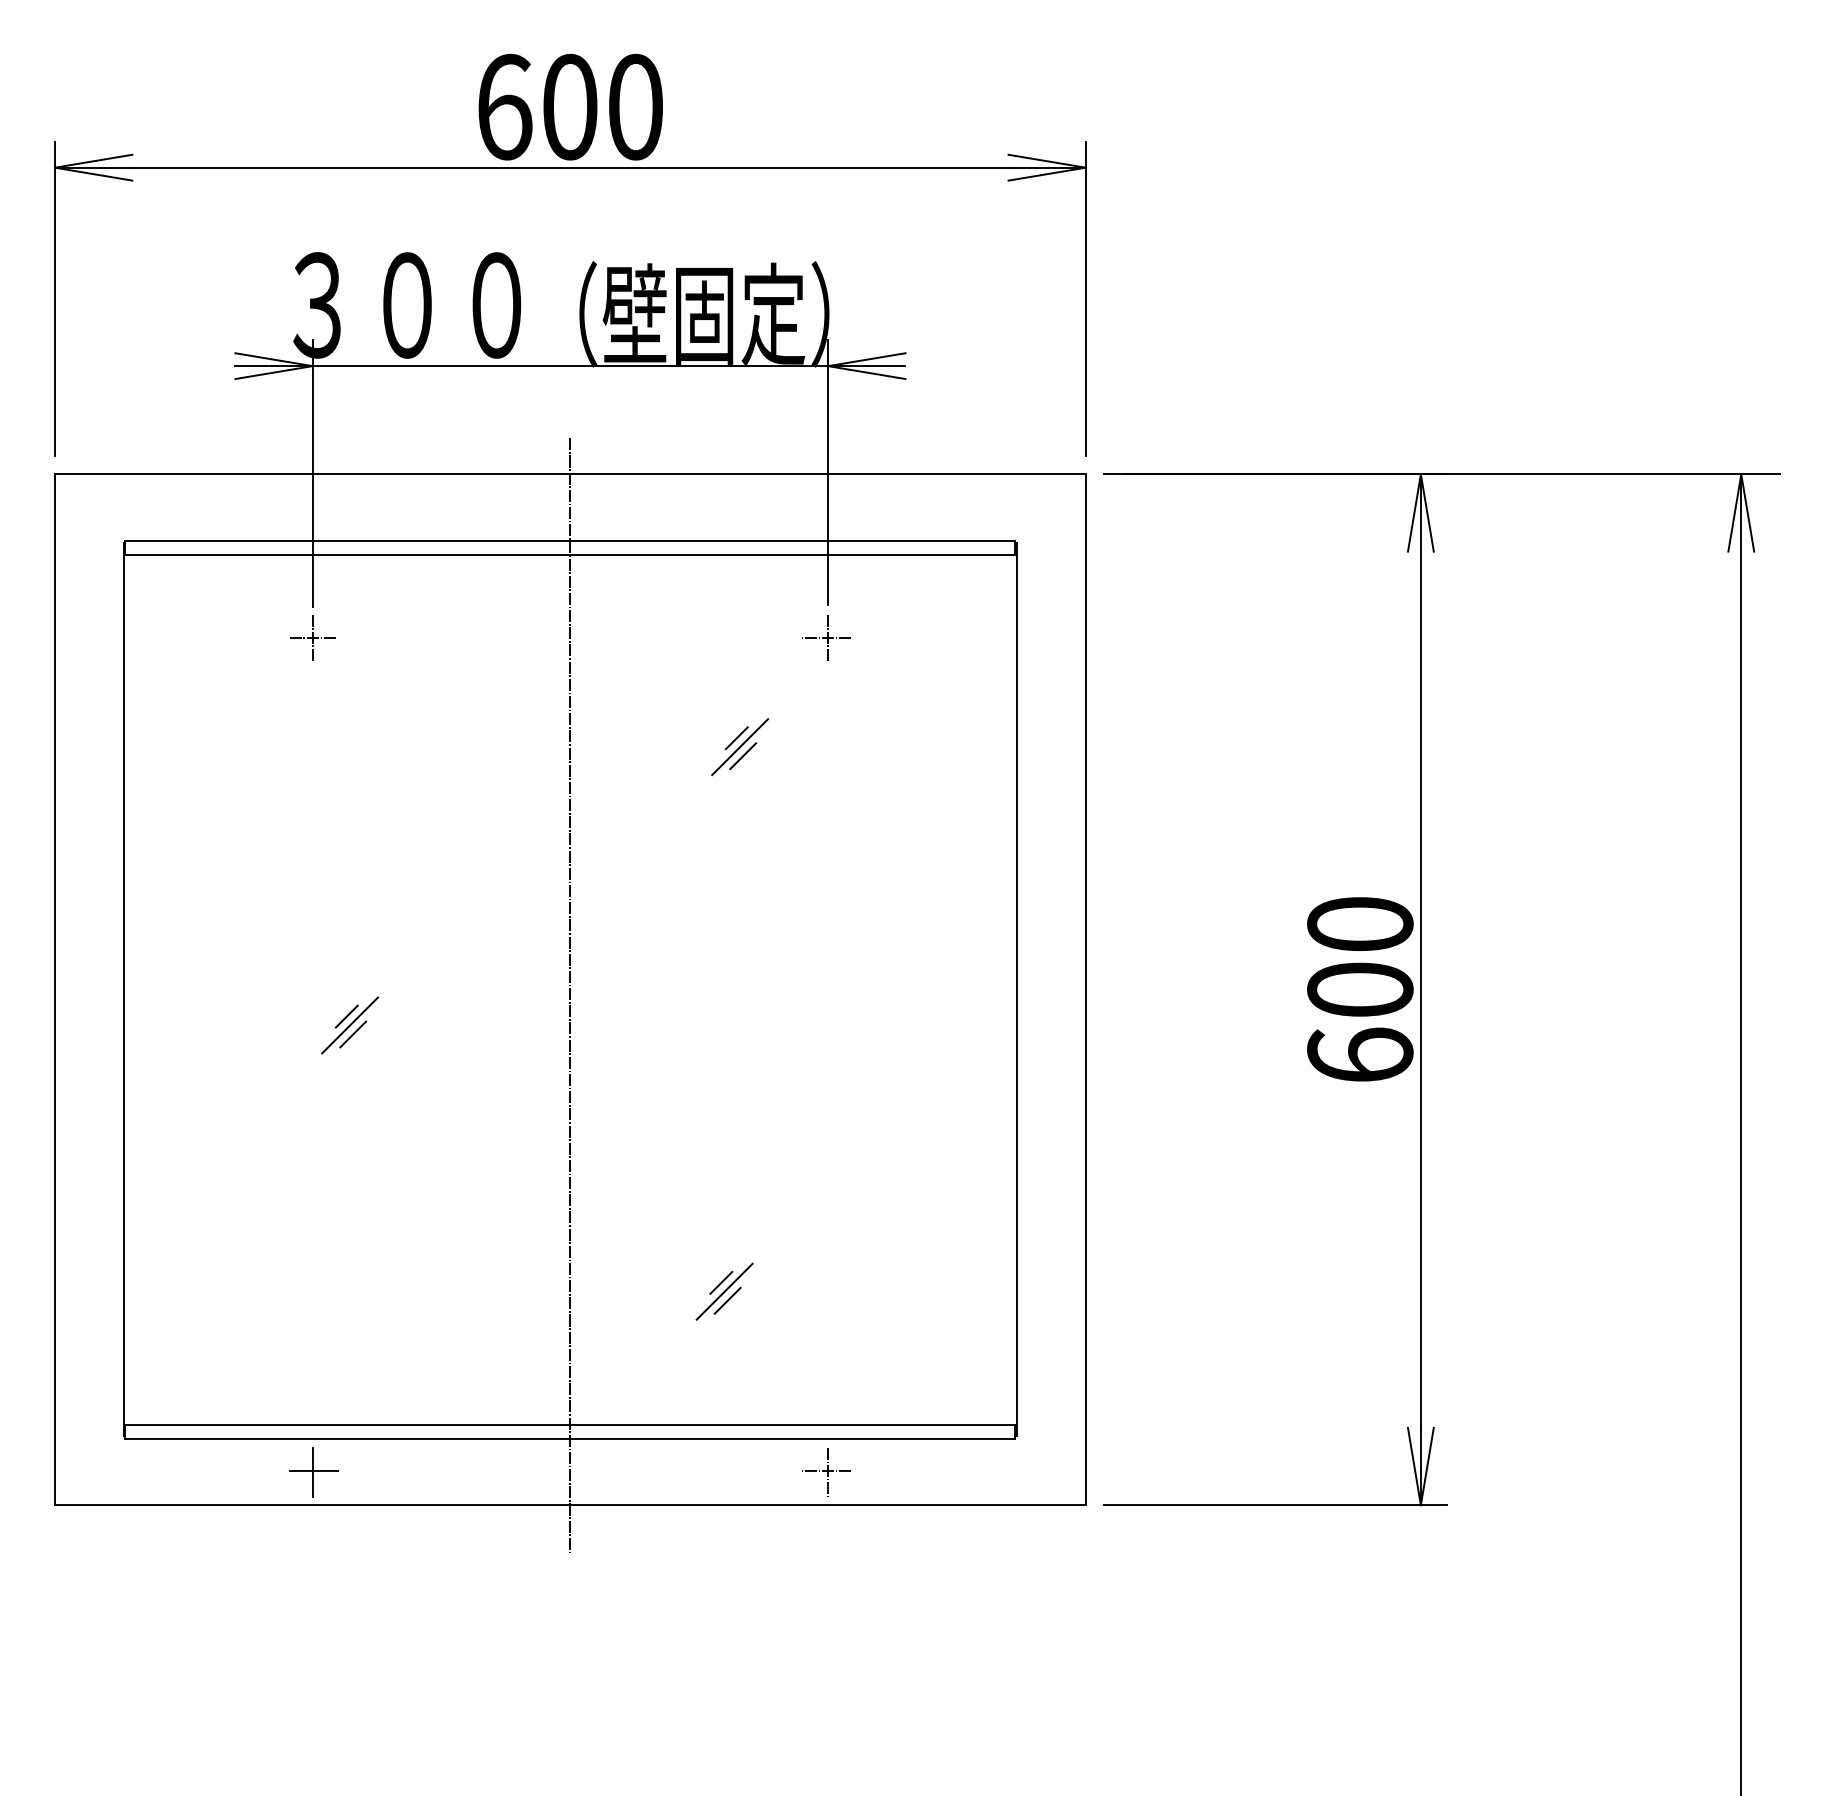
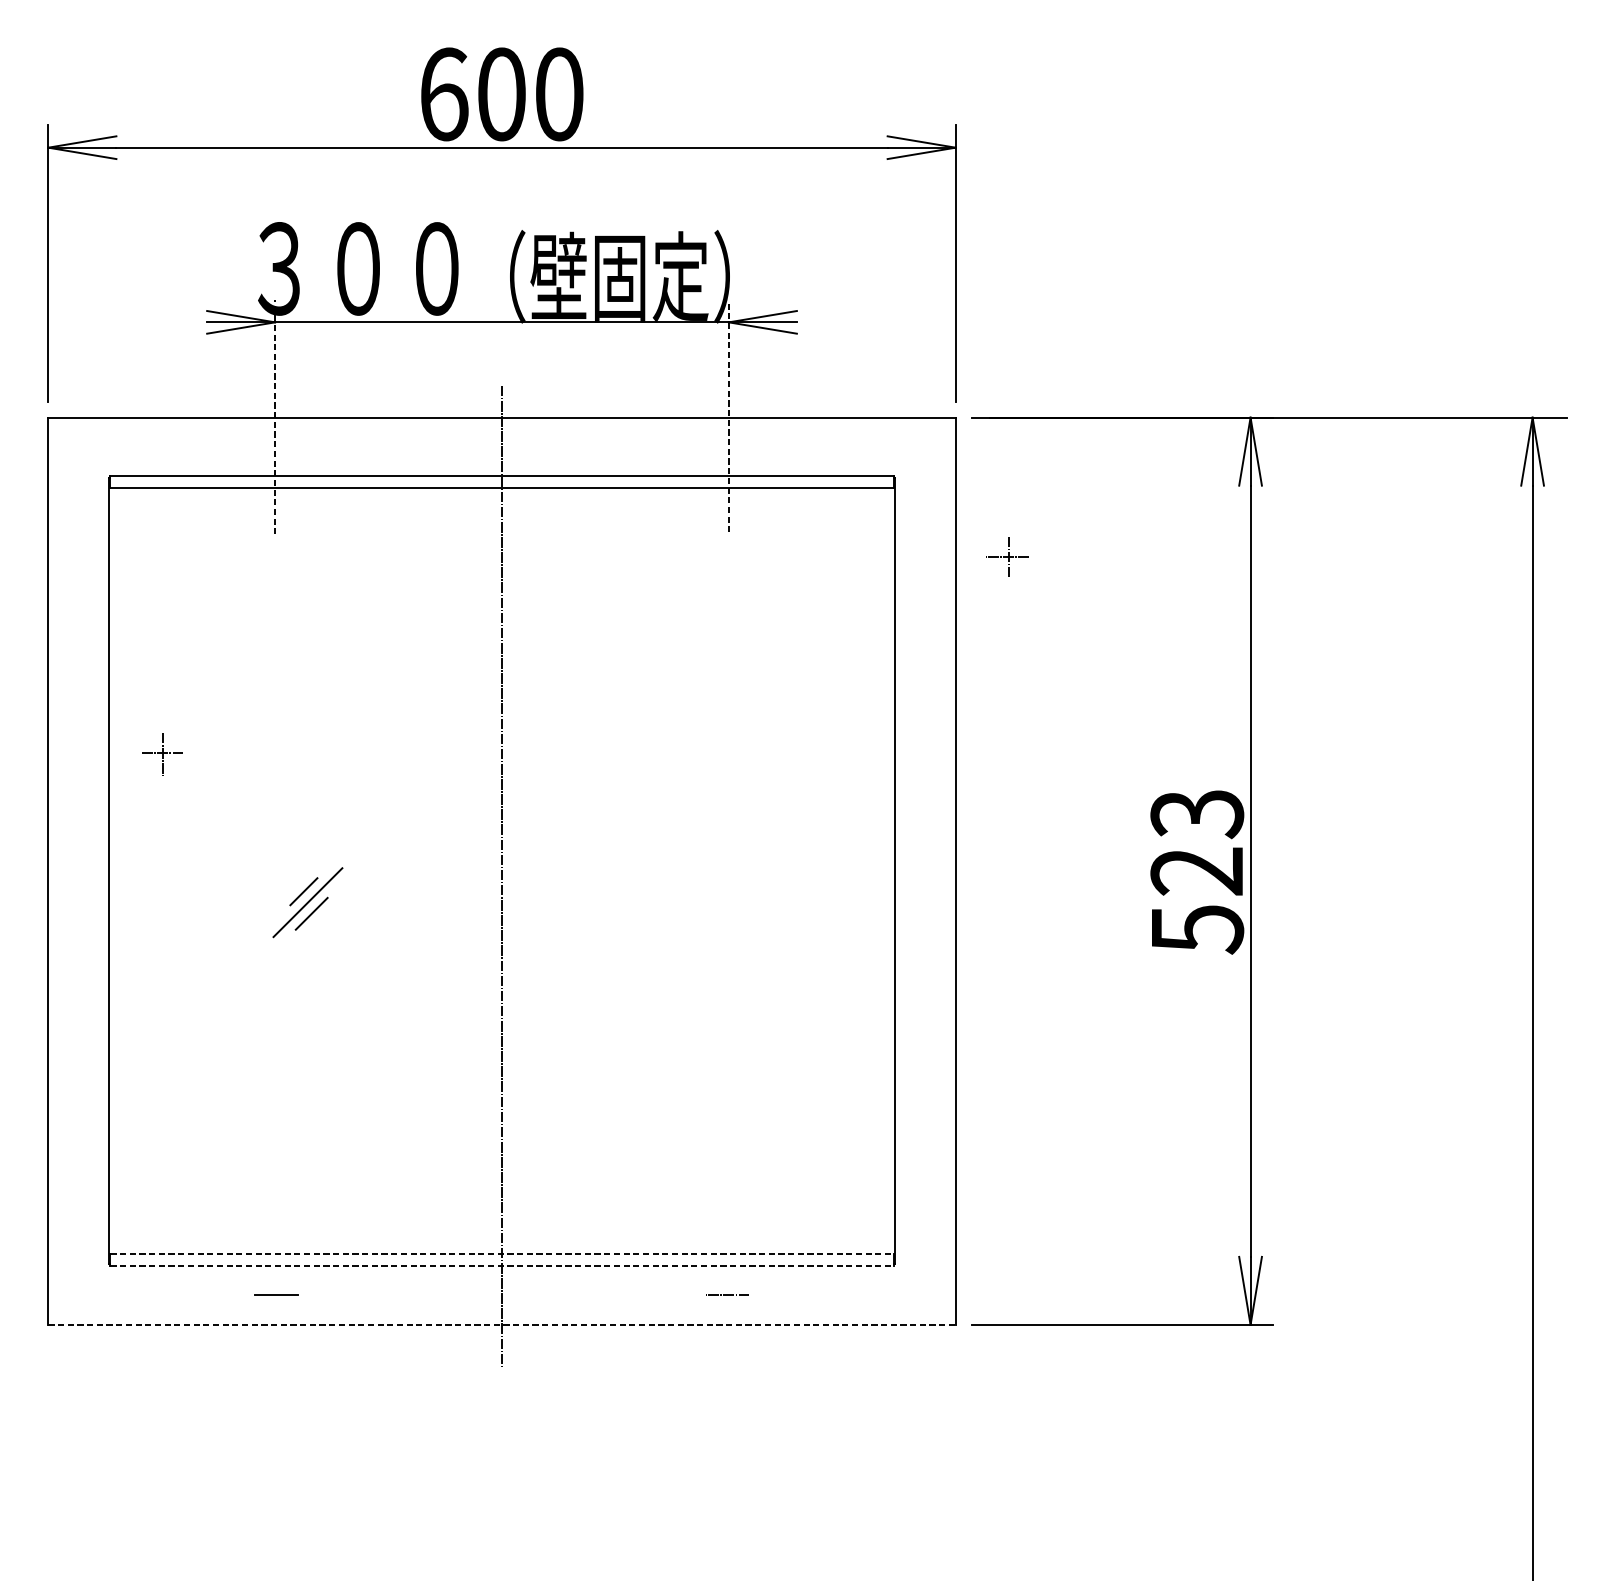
line: (828, 472) -> (729, 415), solid -> dashed
line: (312, 473) -> (274, 416), solid -> dashed
part: (312, 637) -> (162, 753), moved
part: (826, 637) -> (1007, 556), moved
line: (736, 738) -> (648, 650), removed
line: (740, 747) -> (651, 658), removed
line: (743, 756) -> (654, 665), removed
text: (1360, 990) -> (1197, 871), 600 -> 523
part: (350, 1025) -> (308, 902), size x1.4
line: (721, 1282) -> (634, 1128), removed
line: (724, 1291) -> (637, 1136), removed
line: (727, 1300) -> (640, 1144), removed
line: (570, 1424) -> (502, 1253), solid -> dashed
line: (570, 1438) -> (502, 1266), solid -> dashed
line: (312, 1471) -> (274, 1295), removed
line: (828, 1471) -> (729, 1295), removed
line: (570, 1505) -> (502, 1325), solid -> dashed

